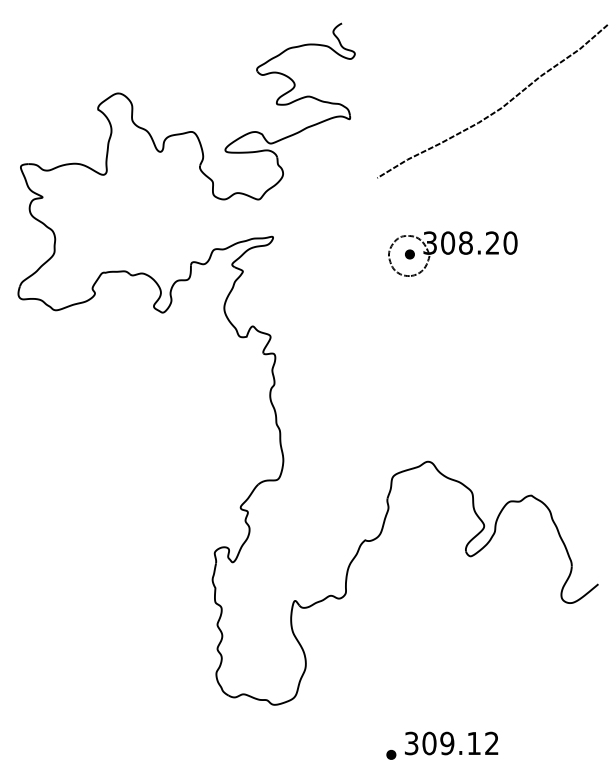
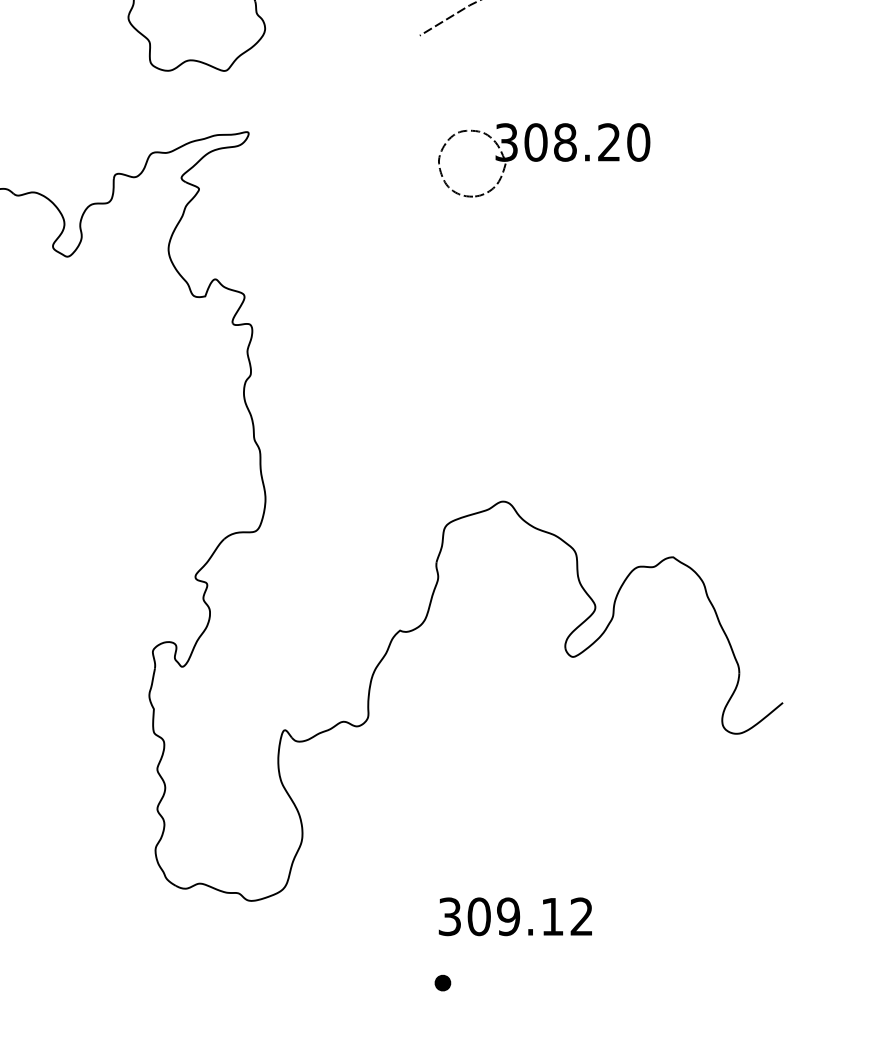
part: (409, 254) -> (472, 161), removed
text: (451, 743) -> (515, 916), moved

